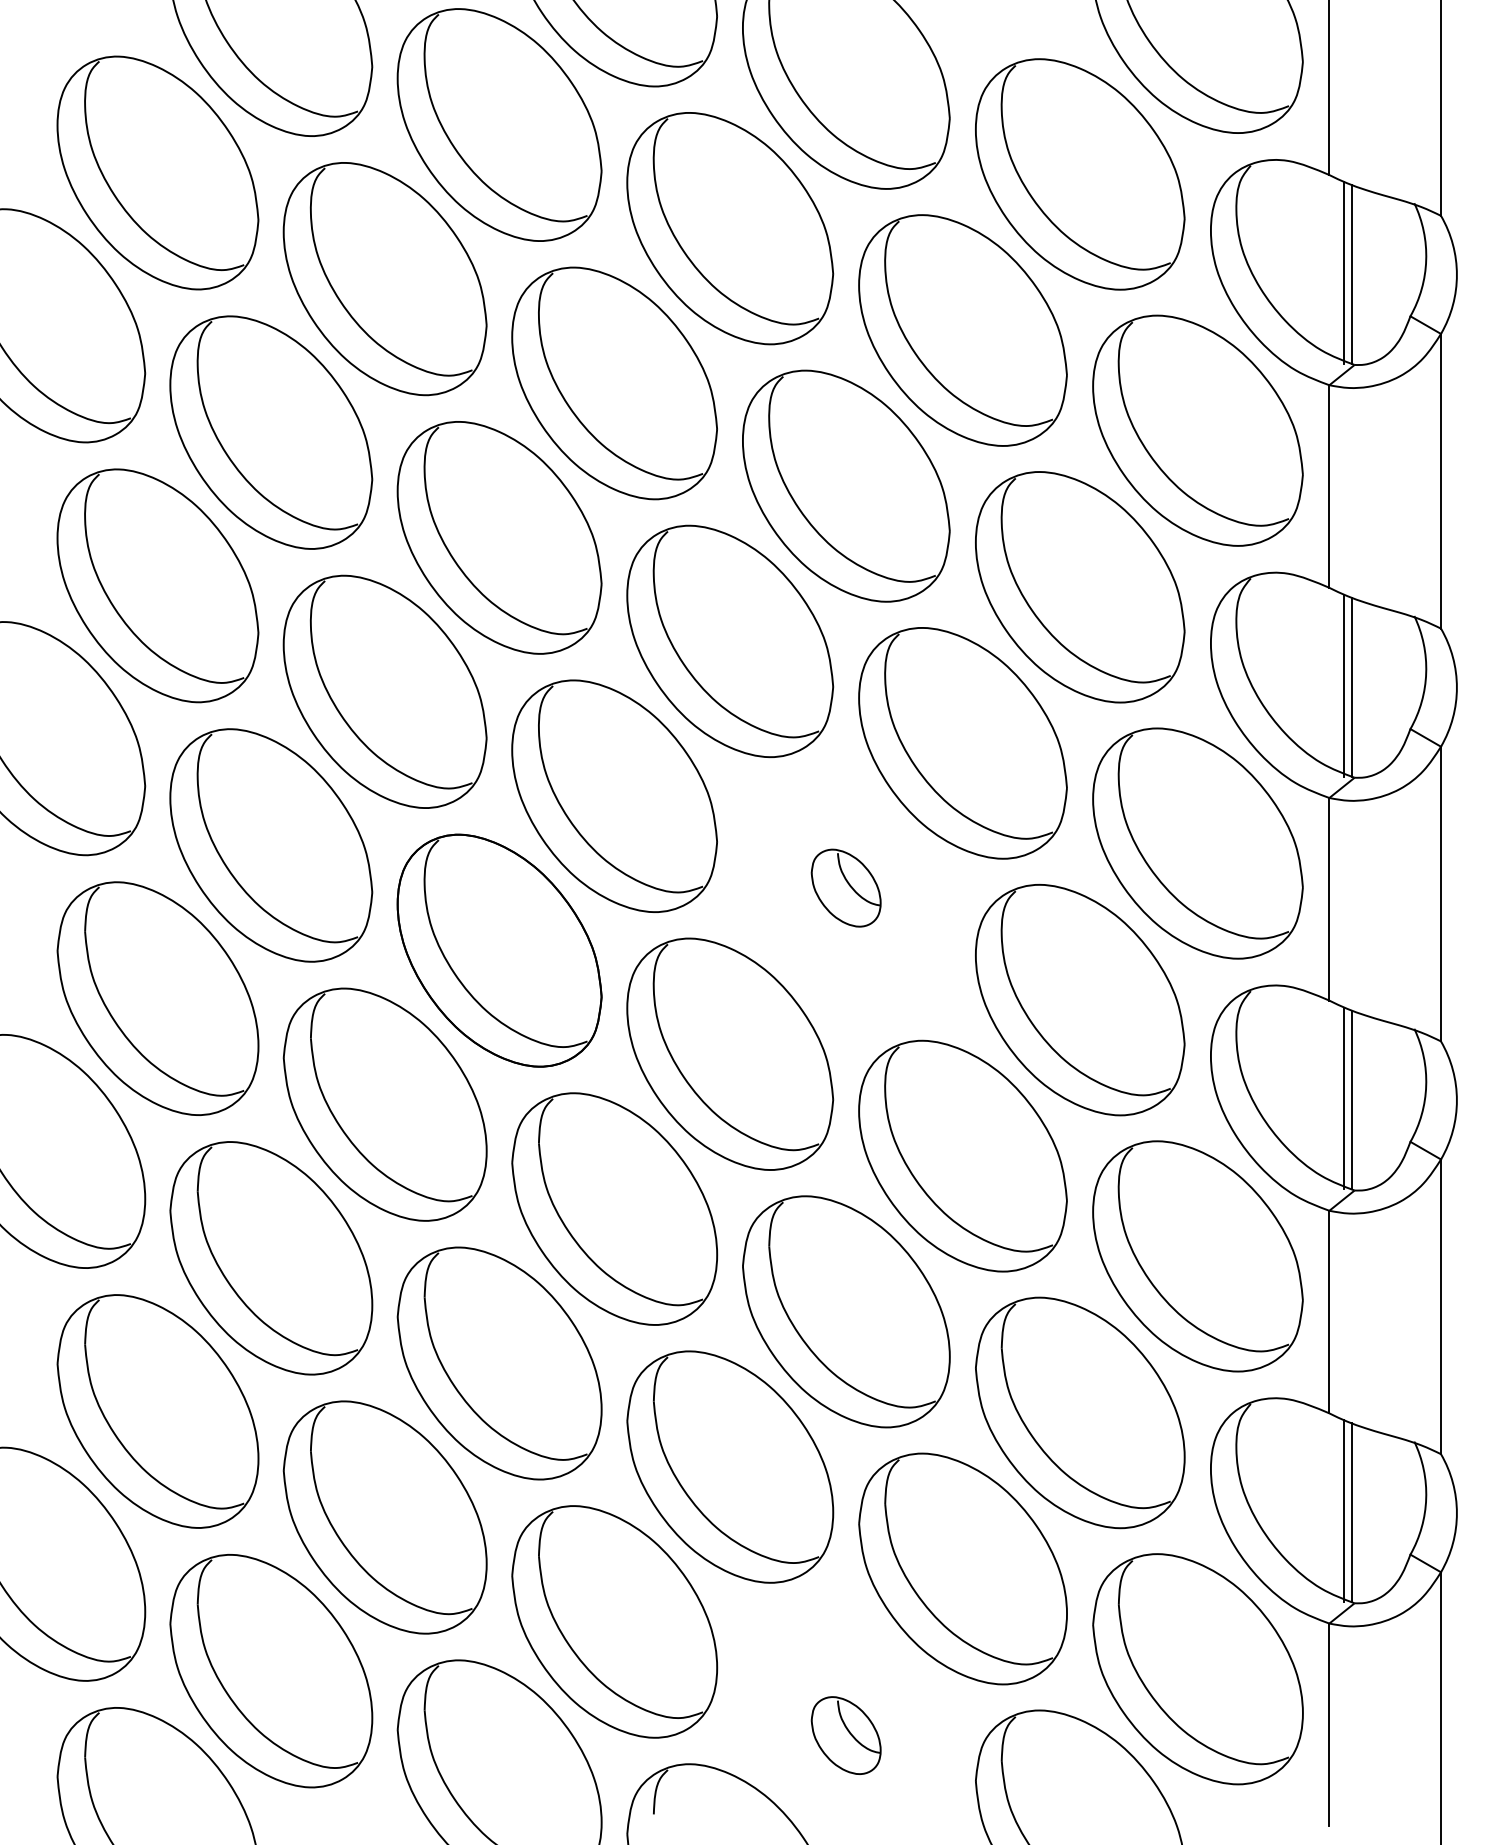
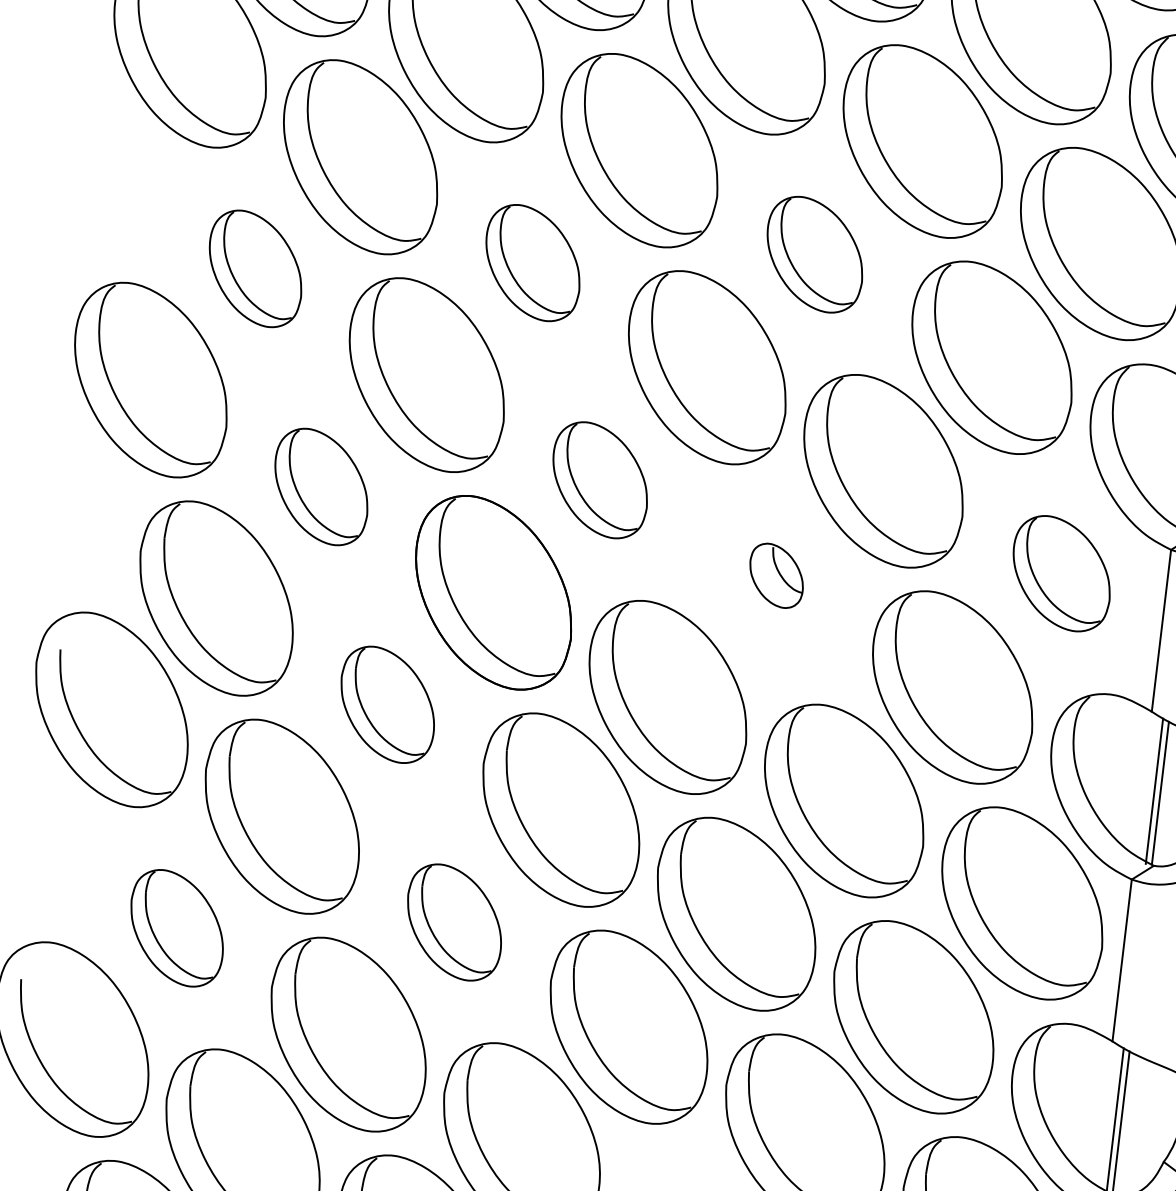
part: (846, 485) -> (815, 254), size x0.6
part: (499, 537) -> (533, 262), size x0.6
part: (157, 585) -> (255, 268), size x0.6
part: (614, 795) -> (600, 479), size x0.6
part: (1197, 843) -> (1061, 573), size x0.6
part: (271, 845) -> (321, 487), size x0.6
part: (384, 1104) -> (387, 704), size x0.6
part: (499, 1363) -> (454, 922), size x0.6
part: (157, 1411) -> (176, 928), size x0.6

